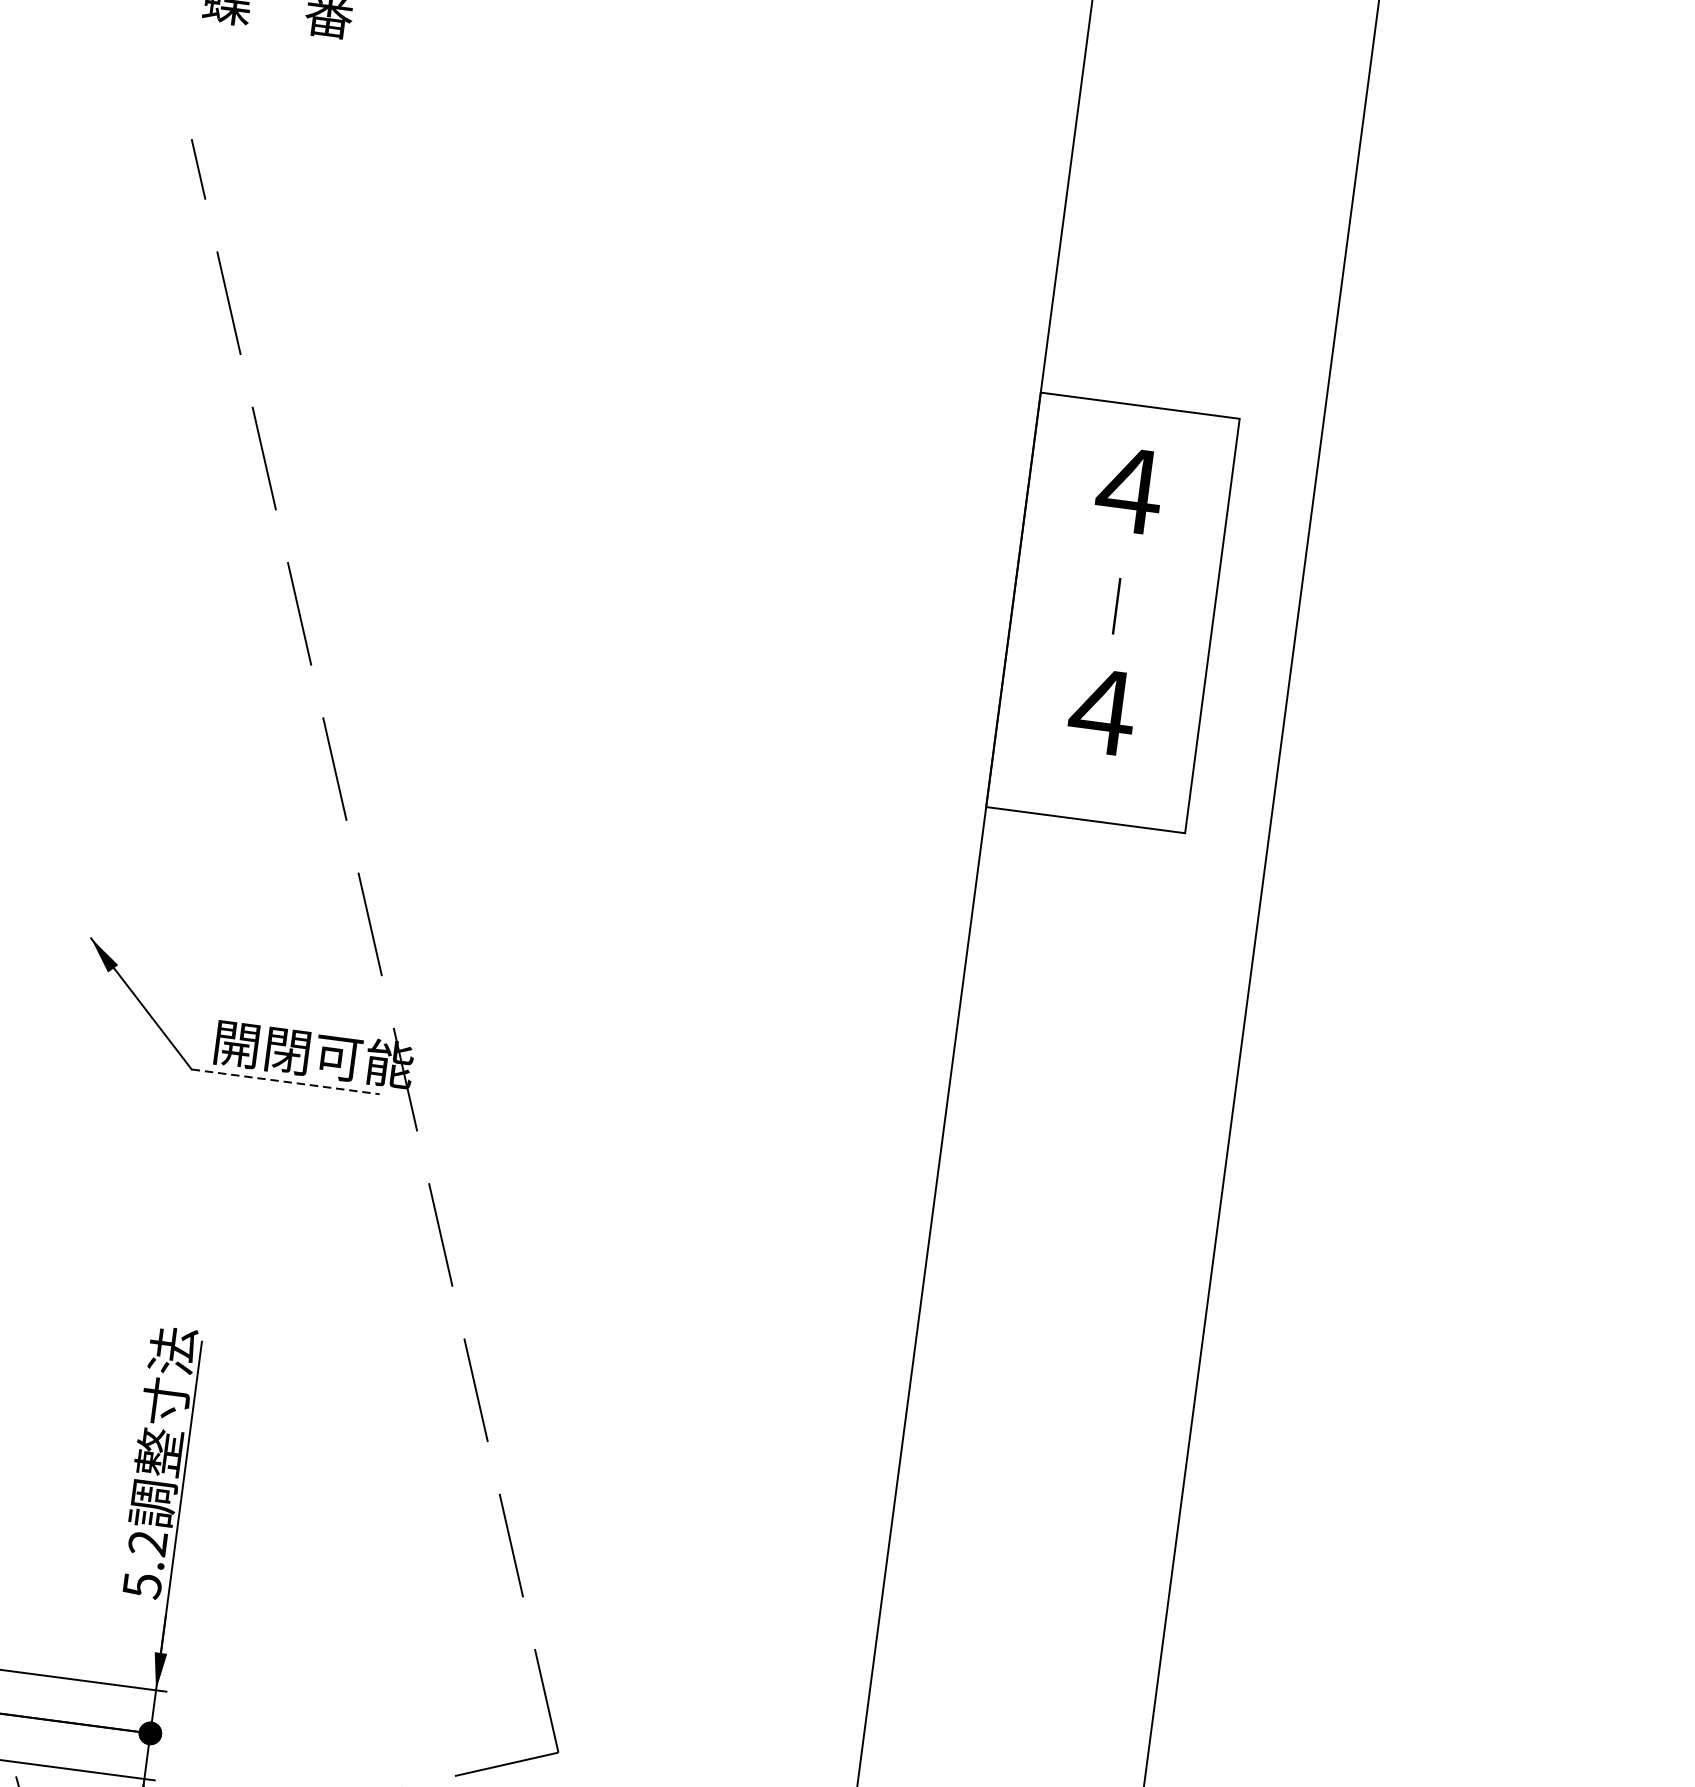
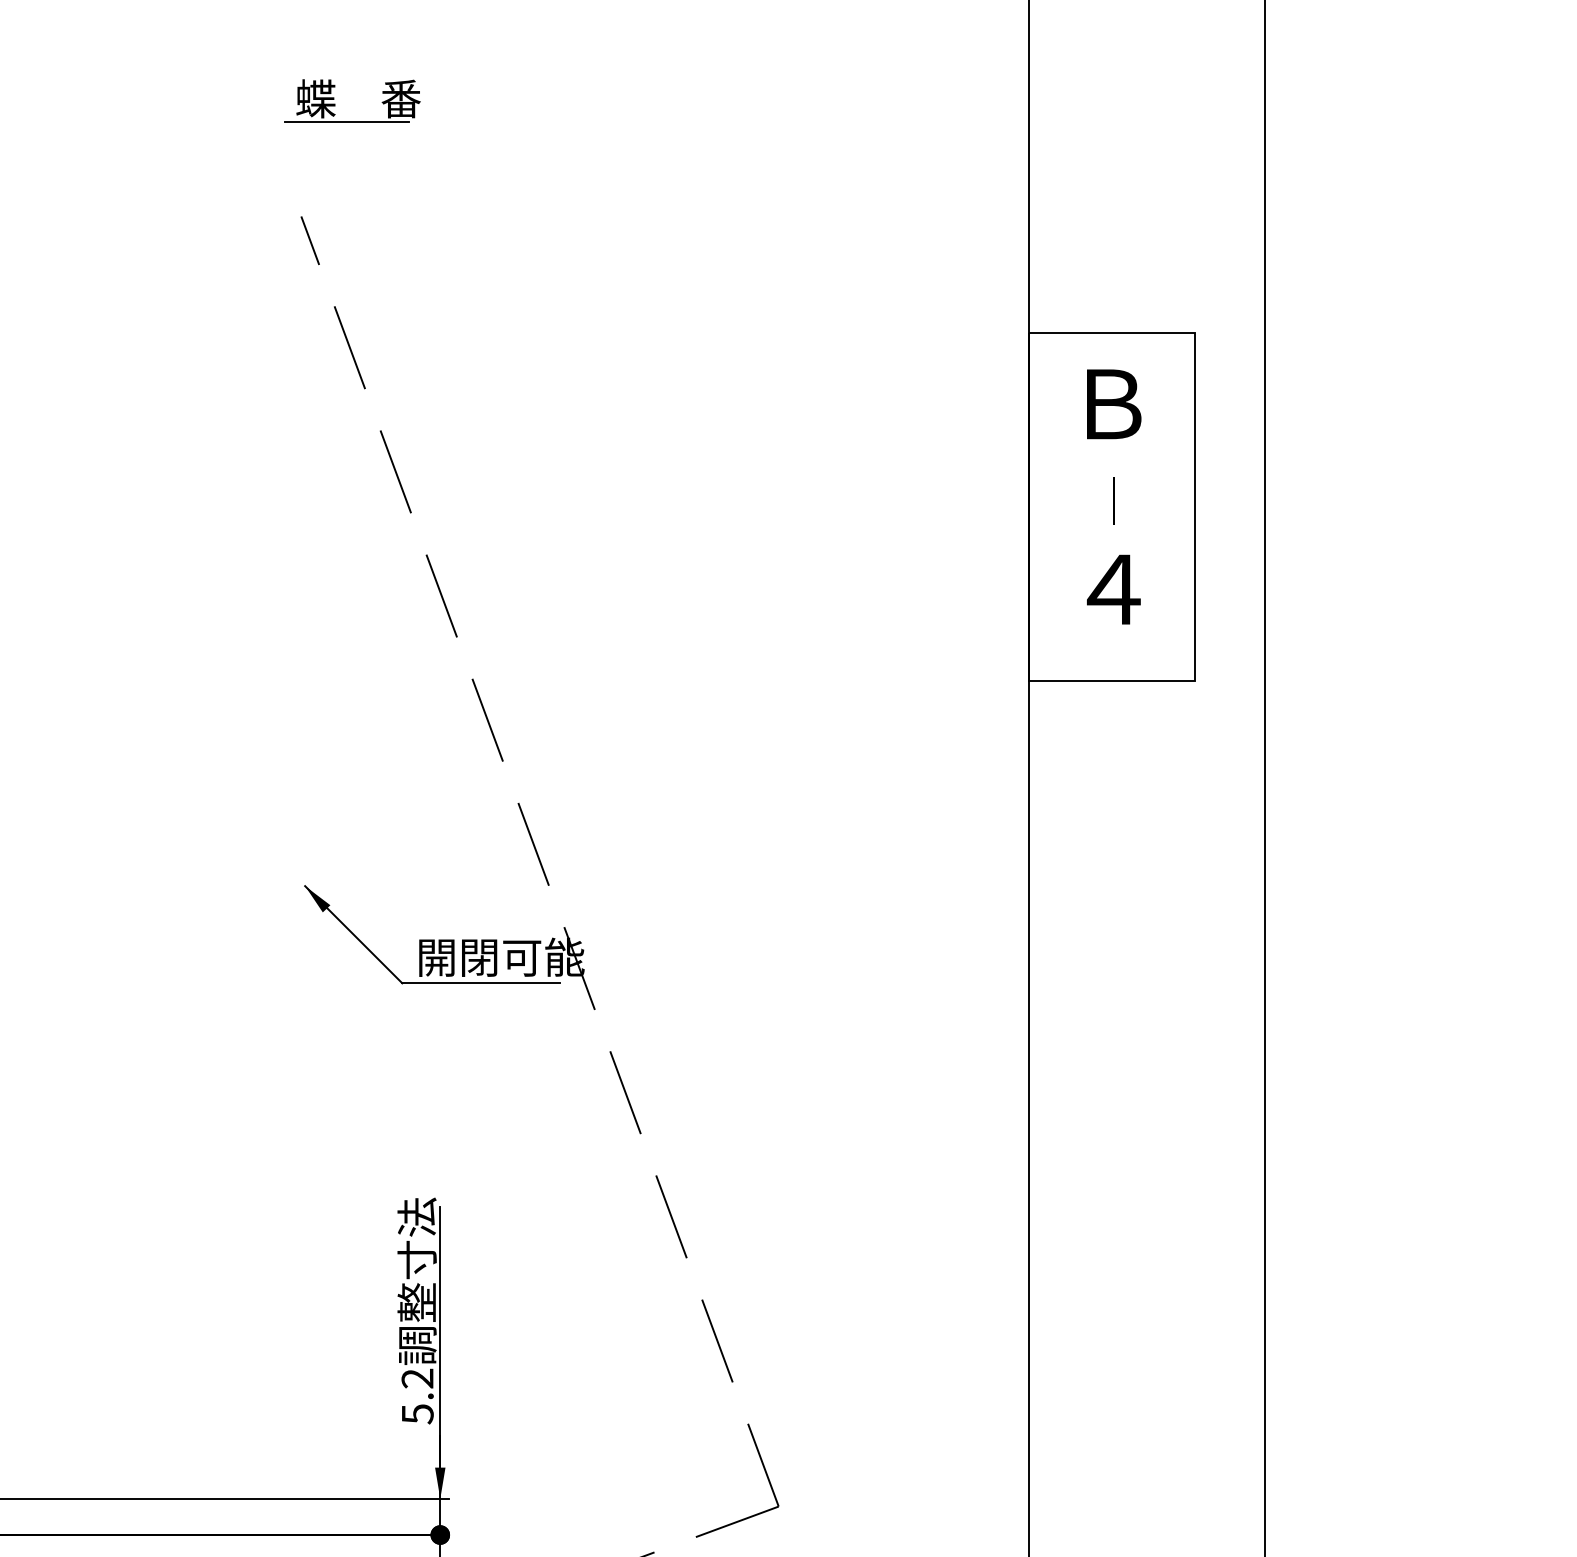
line: (260, 32) -> (346, 121), added
text: (1130, 490) -> (1113, 404), ４ -> Ｂ
line: (286, 1082) -> (481, 983), dashed -> solid

